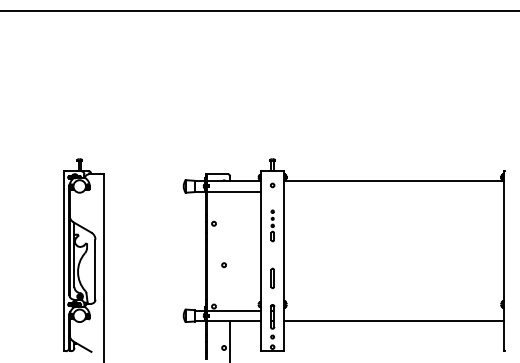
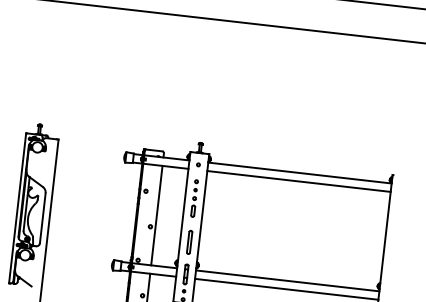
line: (393, 191) -> (298, 181), added
part: (272, 225) -> (194, 198), size x1.43
line: (230, 250) -> (157, 215), added
part: (272, 278) -> (189, 242), size x1.43
line: (393, 310) -> (287, 280), added

